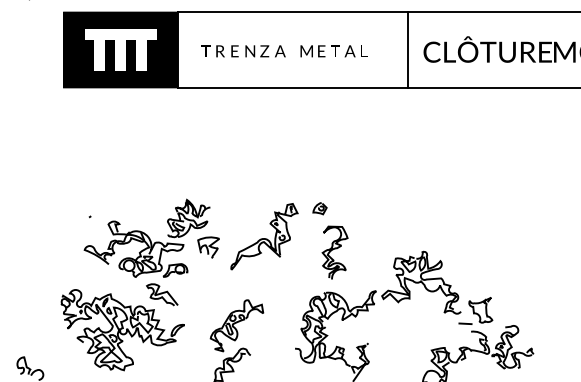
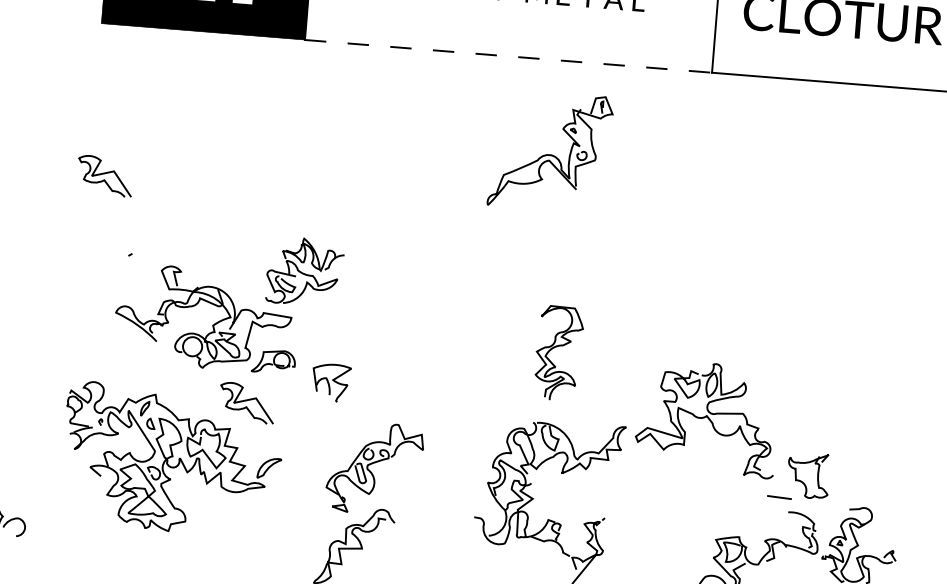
line: (293, 88) -> (508, 56), solid -> dashed
curve: (72, 173) -> (105, 175), added
part: (319, 208) -> (537, 272), removed
part: (264, 236) -> (550, 150), moved
part: (208, 247) -> (330, 382), moved

